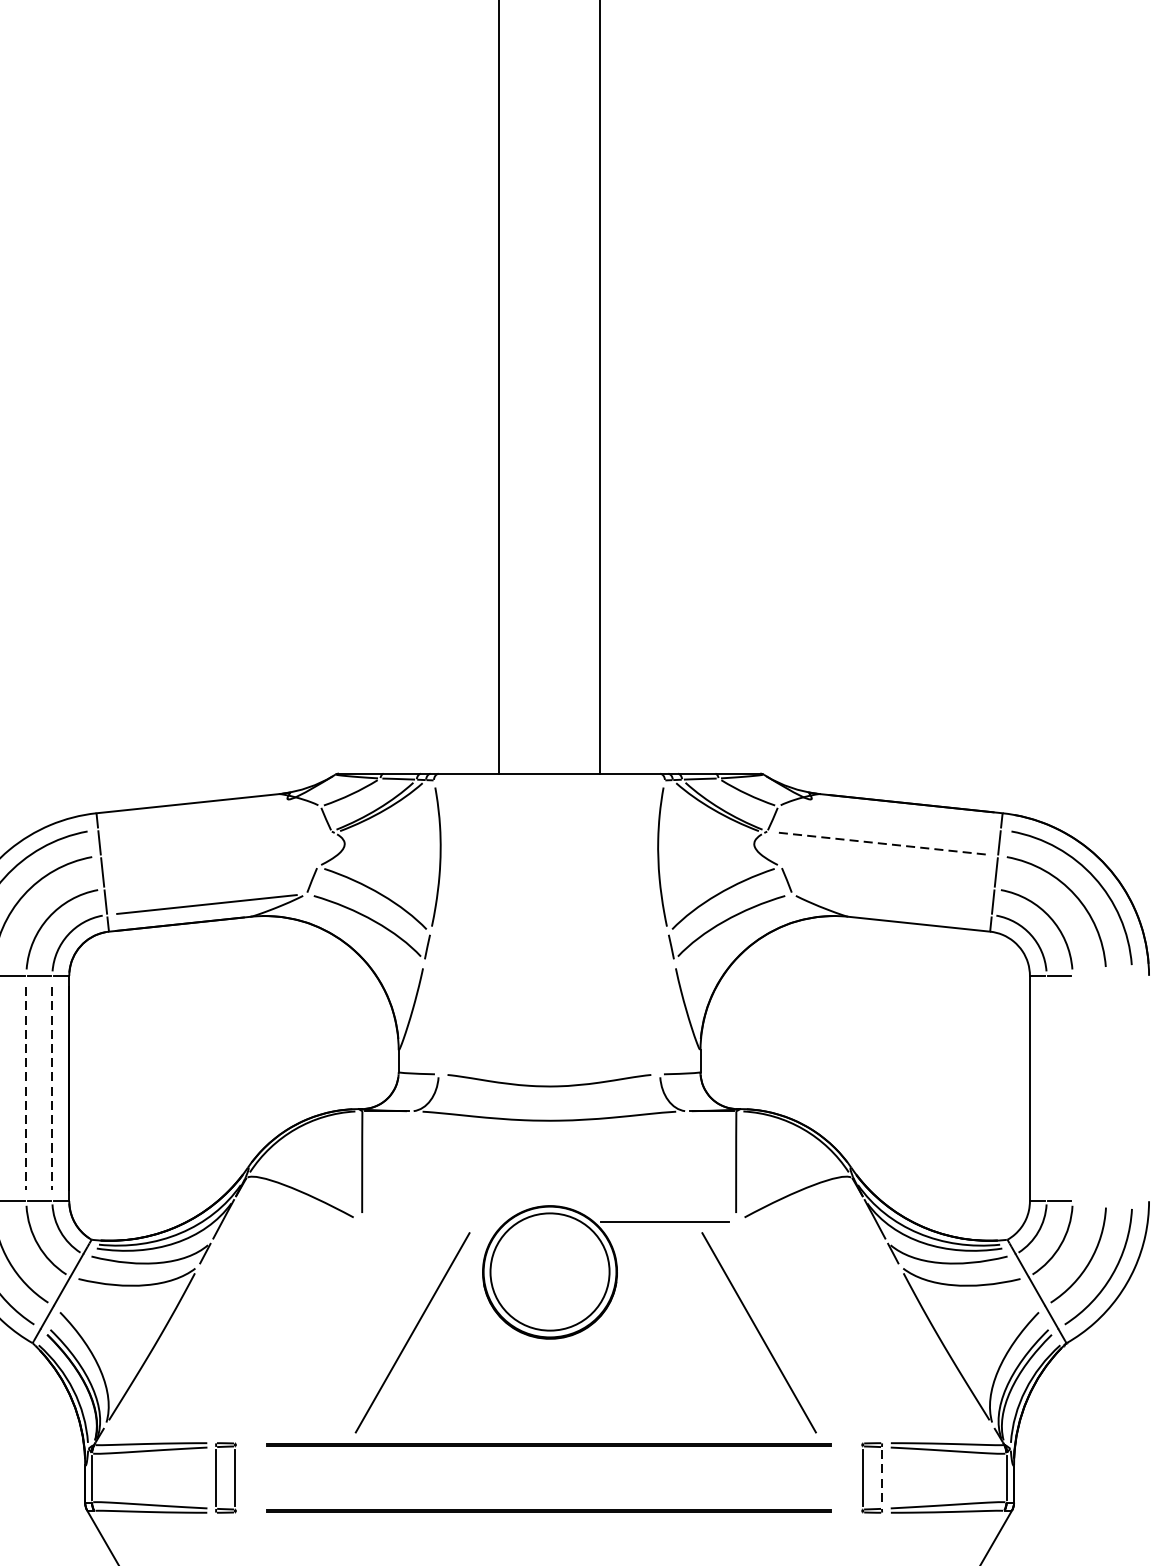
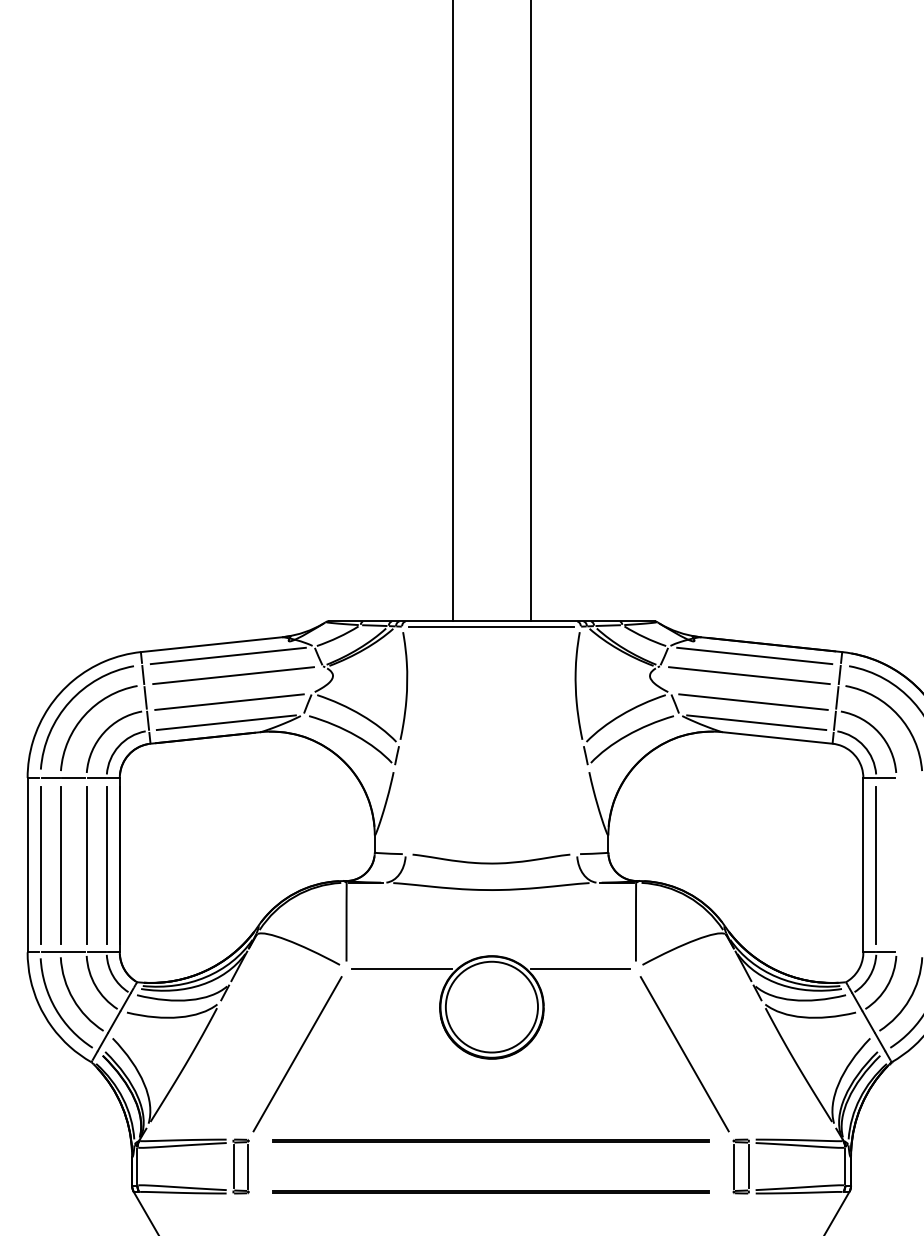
line: (548, 780) -> (490, 626), added
line: (208, 817) -> (227, 655), added
line: (889, 817) -> (754, 655), added
line: (216, 843) -> (233, 675), added
line: (882, 843) -> (749, 675), dashed -> solid
line: (210, 877) -> (229, 701), added
line: (888, 877) -> (753, 701), added
line: (891, 904) -> (756, 722), added
line: (1046, 1087) -> (876, 864), added
line: (26, 1088) -> (86, 865), dashed -> solid
line: (52, 1088) -> (106, 865), dashed -> solid
line: (434, 1222) -> (402, 968), added
line: (412, 1333) -> (297, 1054), moved
line: (758, 1333) -> (684, 1054), moved
line: (881, 1479) -> (748, 1167), dashed -> solid

